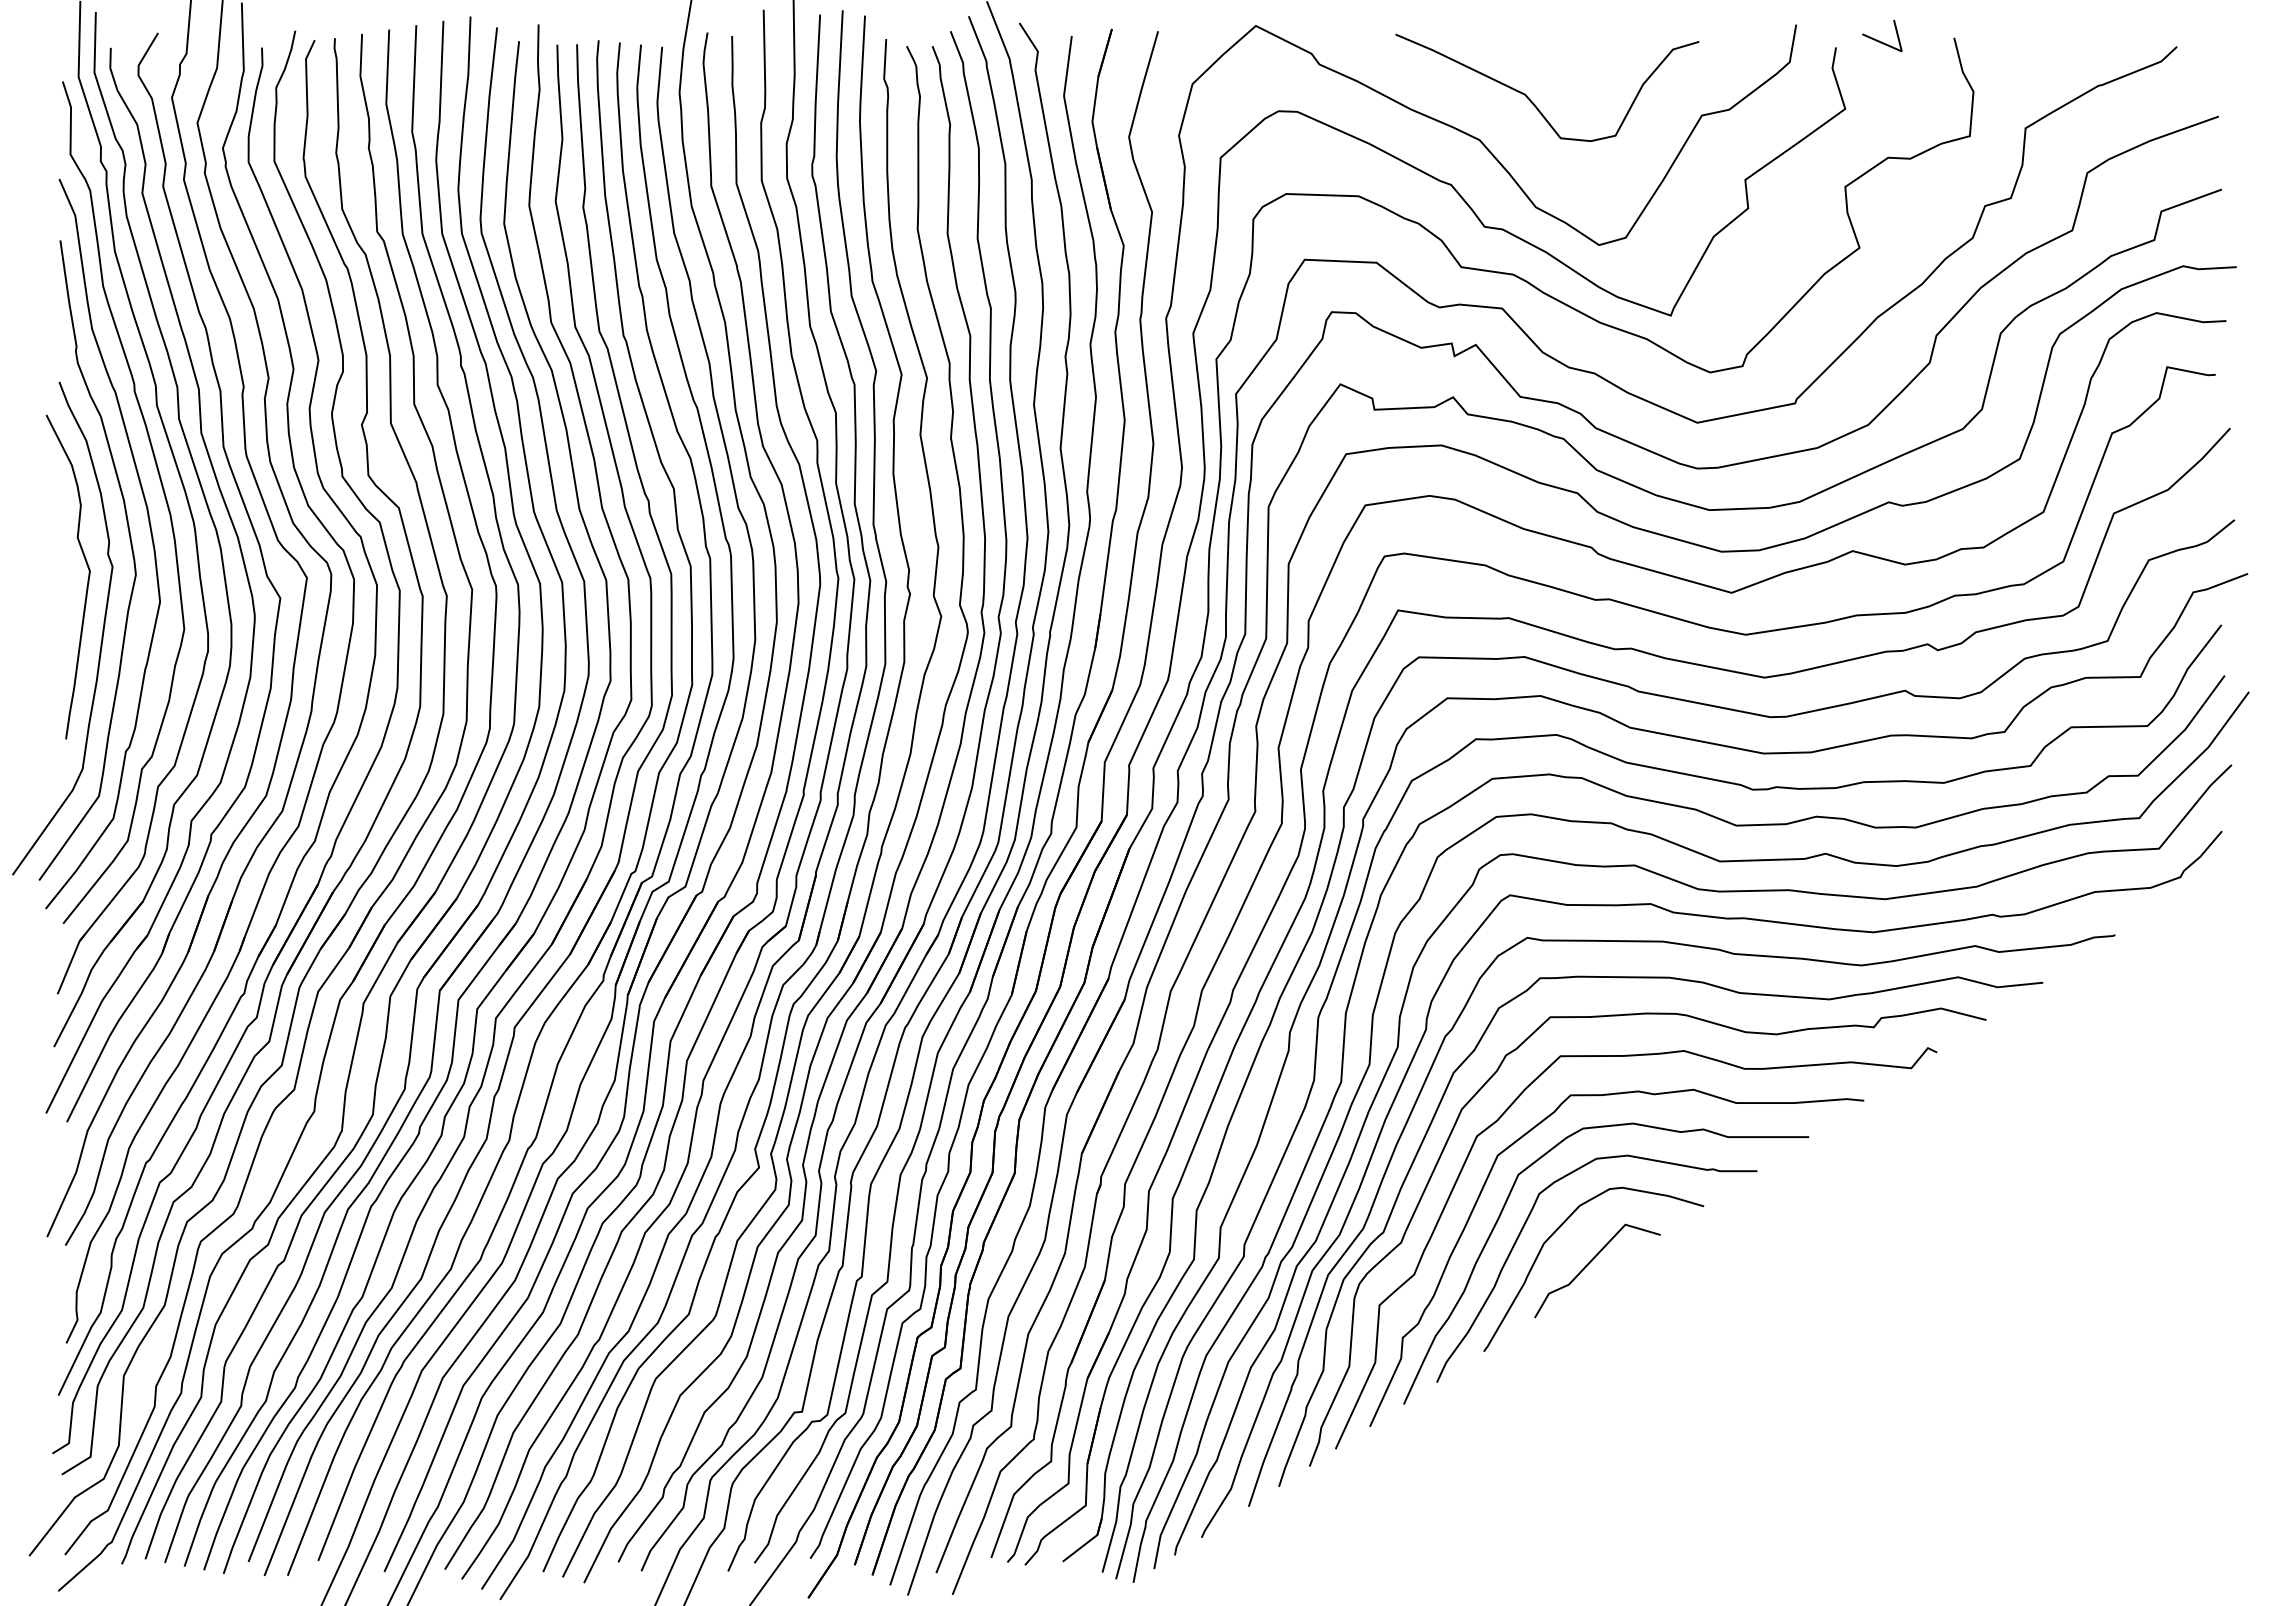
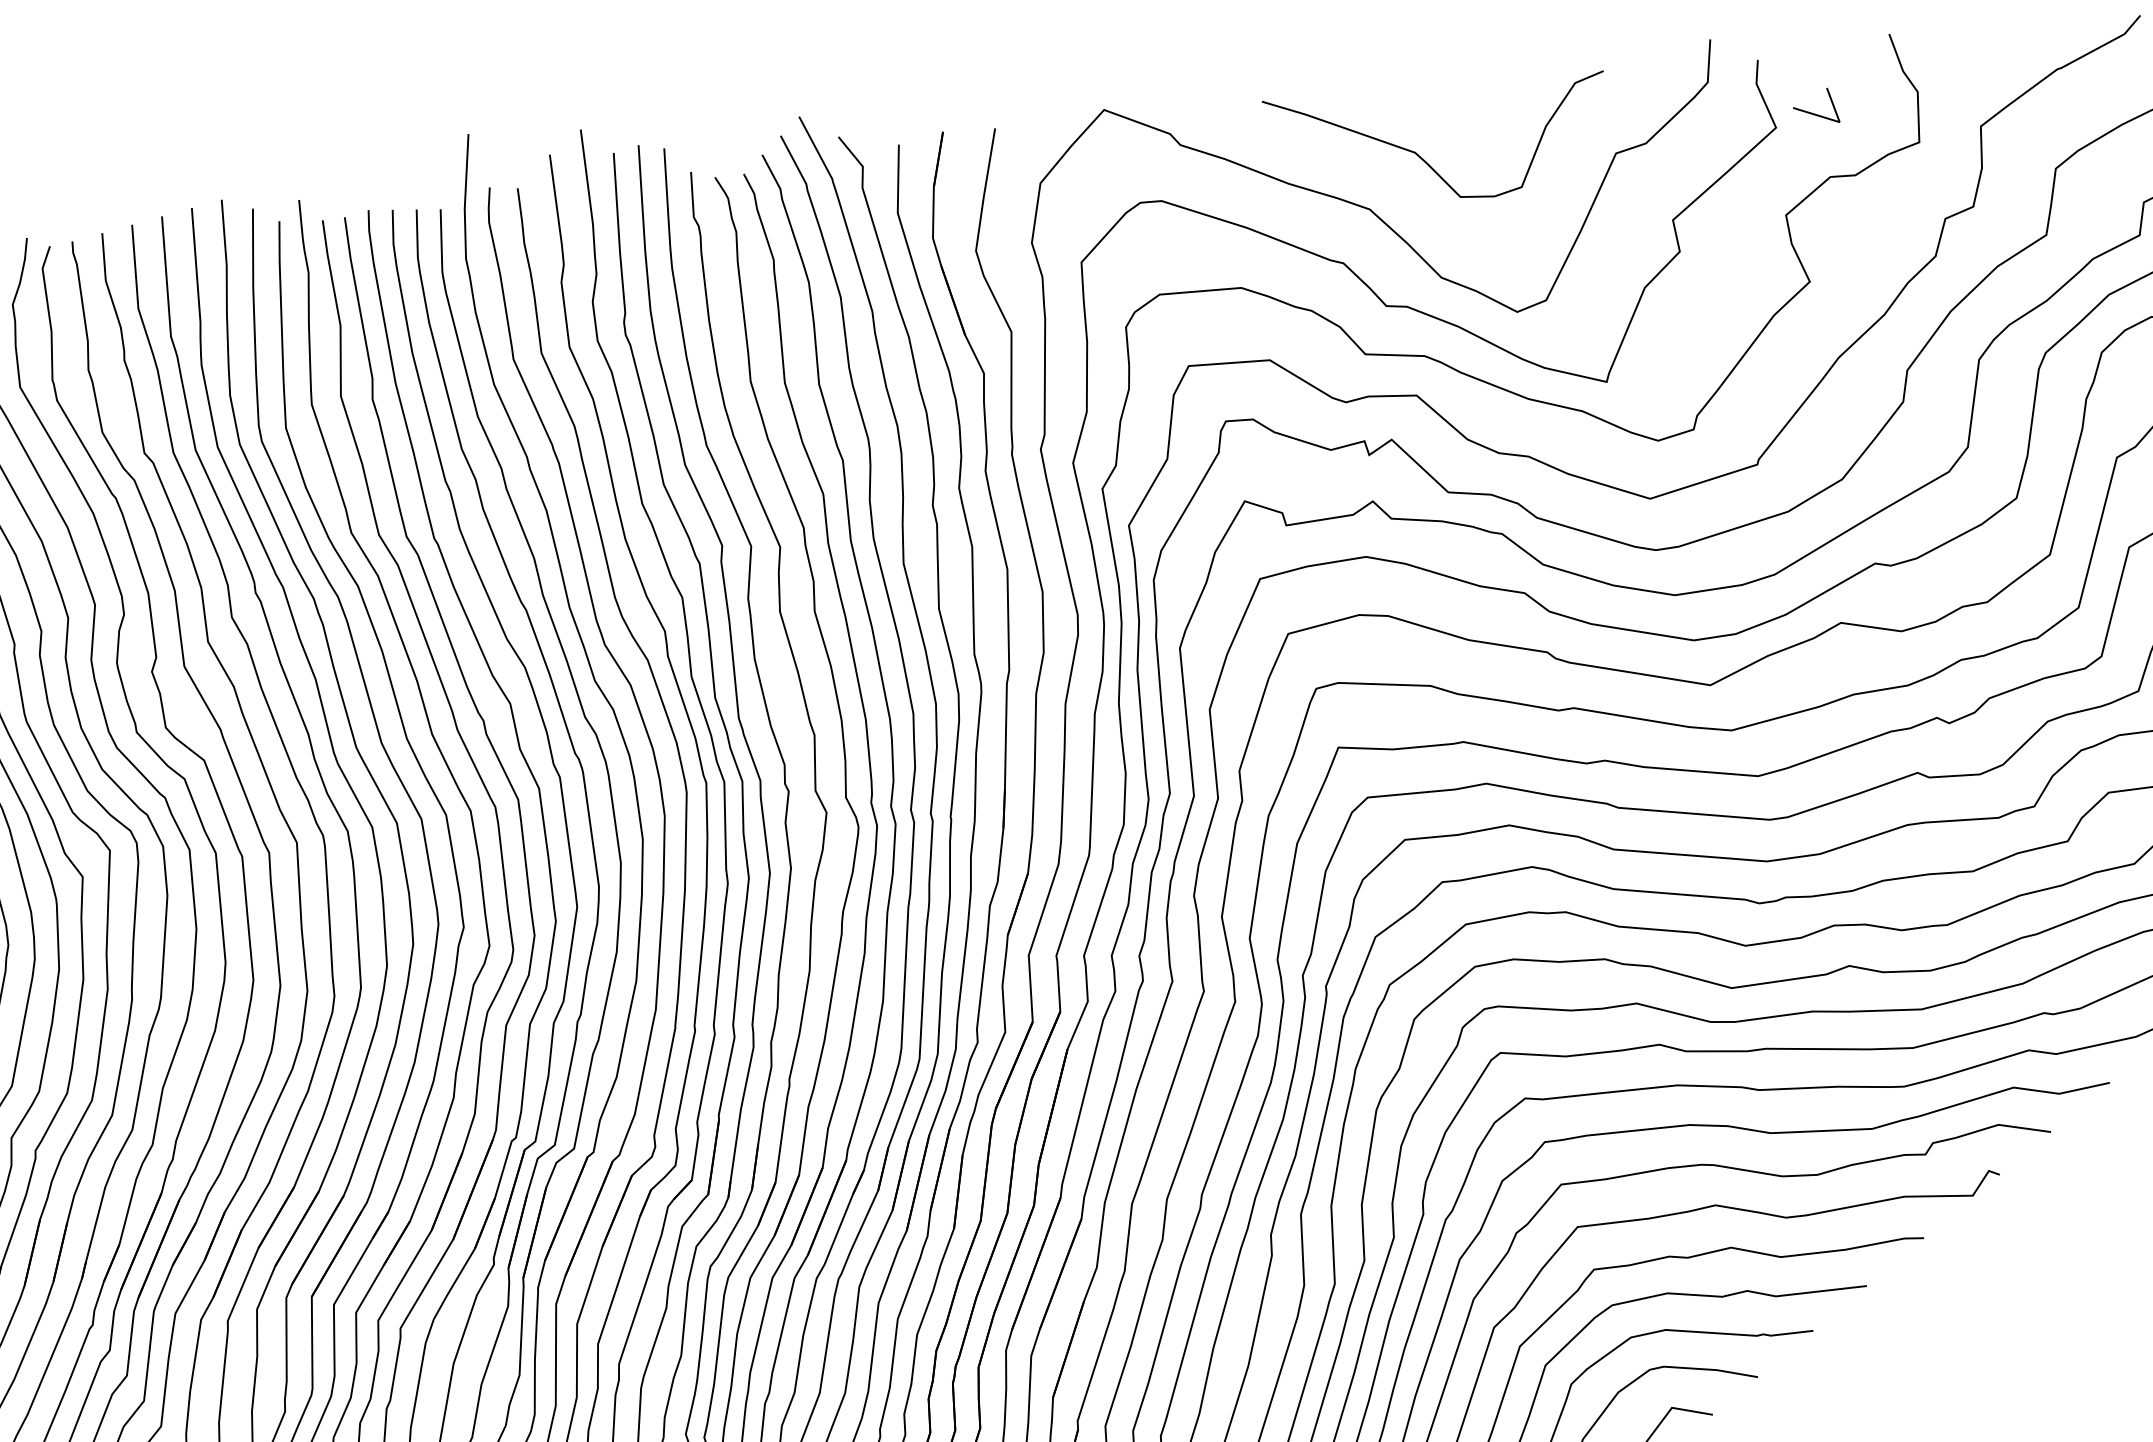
line: (1879, 40) -> (1813, 112), moved

